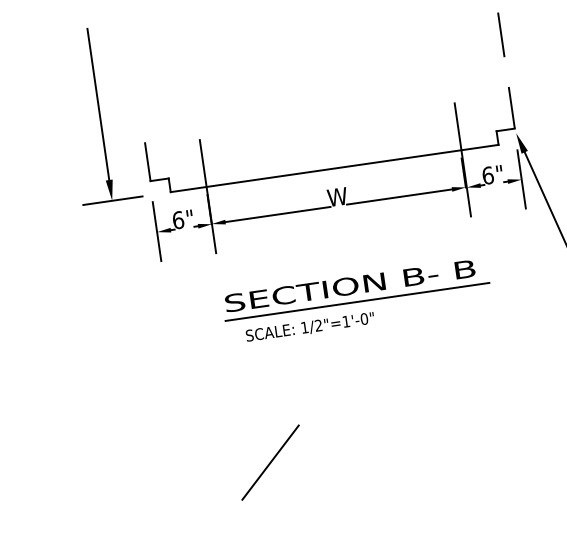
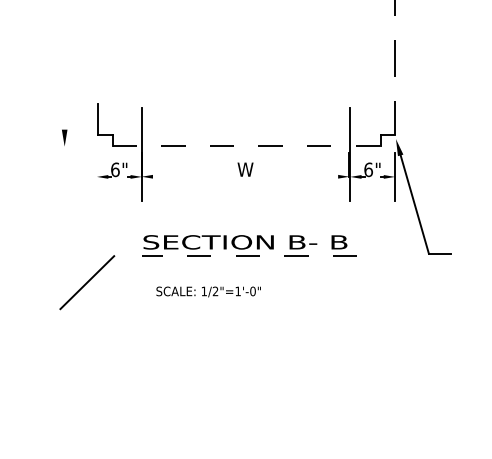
line: (98, 107) -> (64, 70), removed
line: (335, 168) -> (247, 146), solid -> dashed
line: (399, 196) -> (295, 176), removed
line: (113, 200) -> (65, 146), removed
line: (277, 214) -> (195, 176), removed
line: (157, 231) -> (97, 176), removed
line: (357, 301) -> (249, 255), solid -> dashed
text: (309, 326) -> (208, 291), moved
line: (270, 462) -> (87, 282), moved

